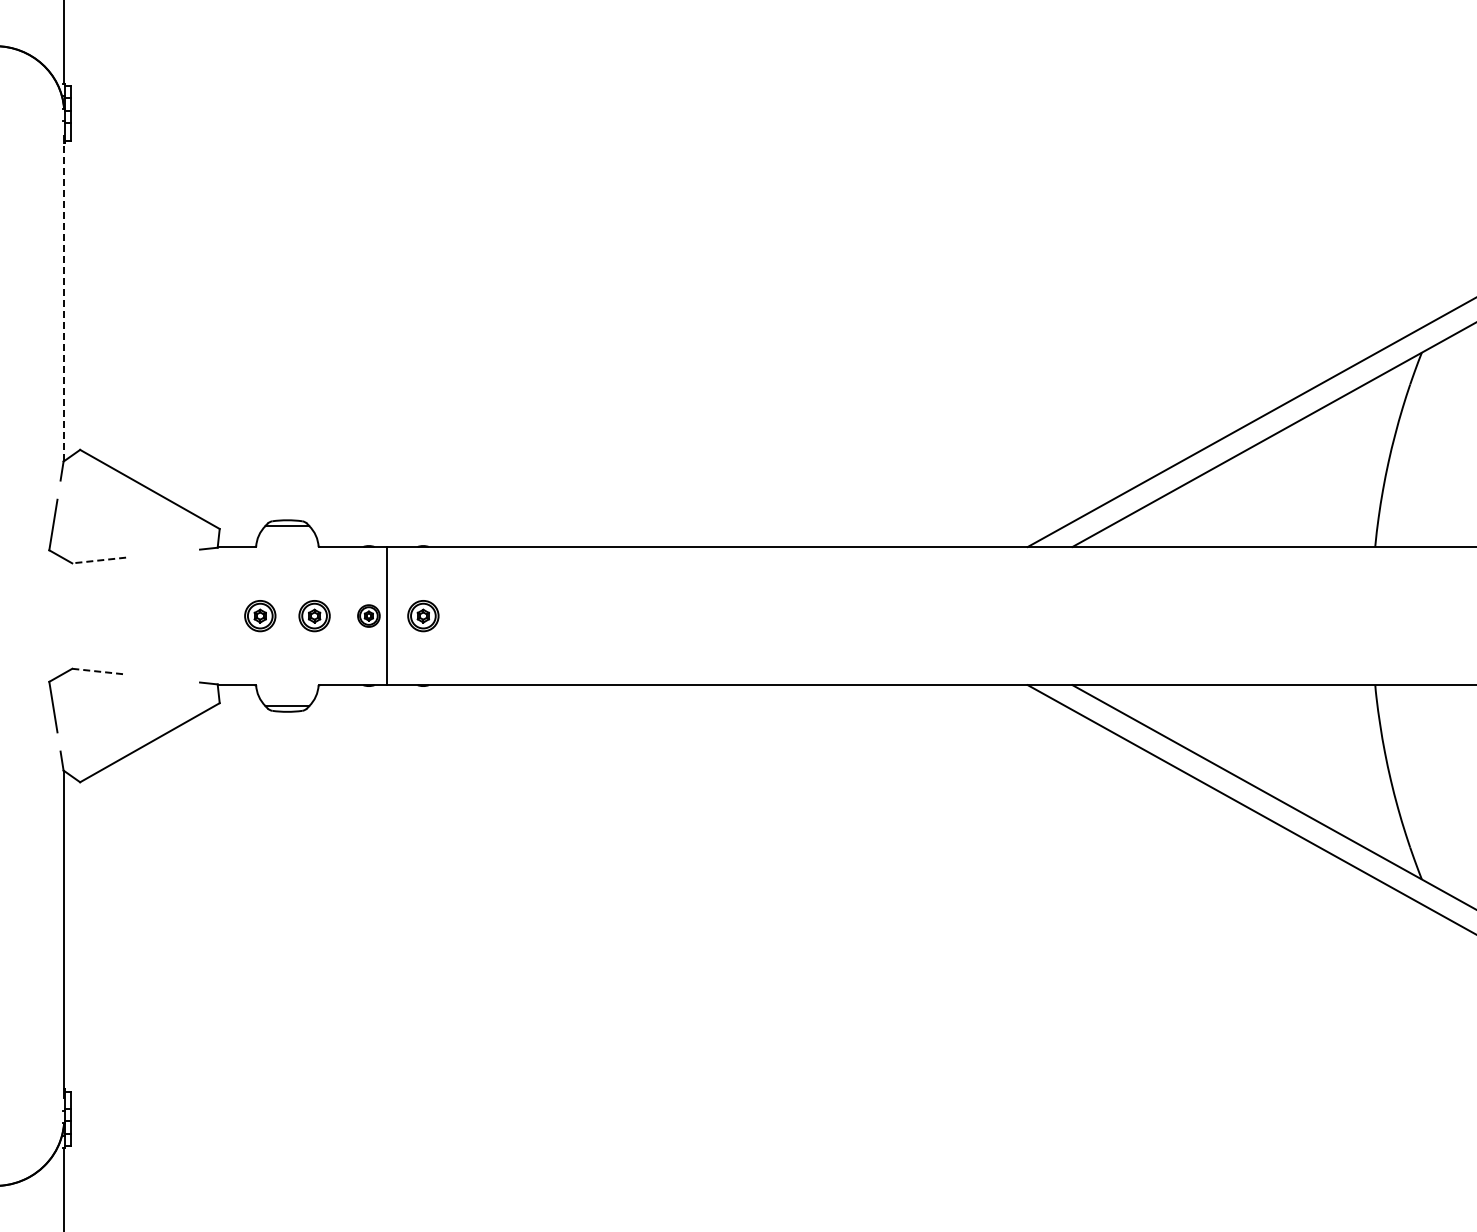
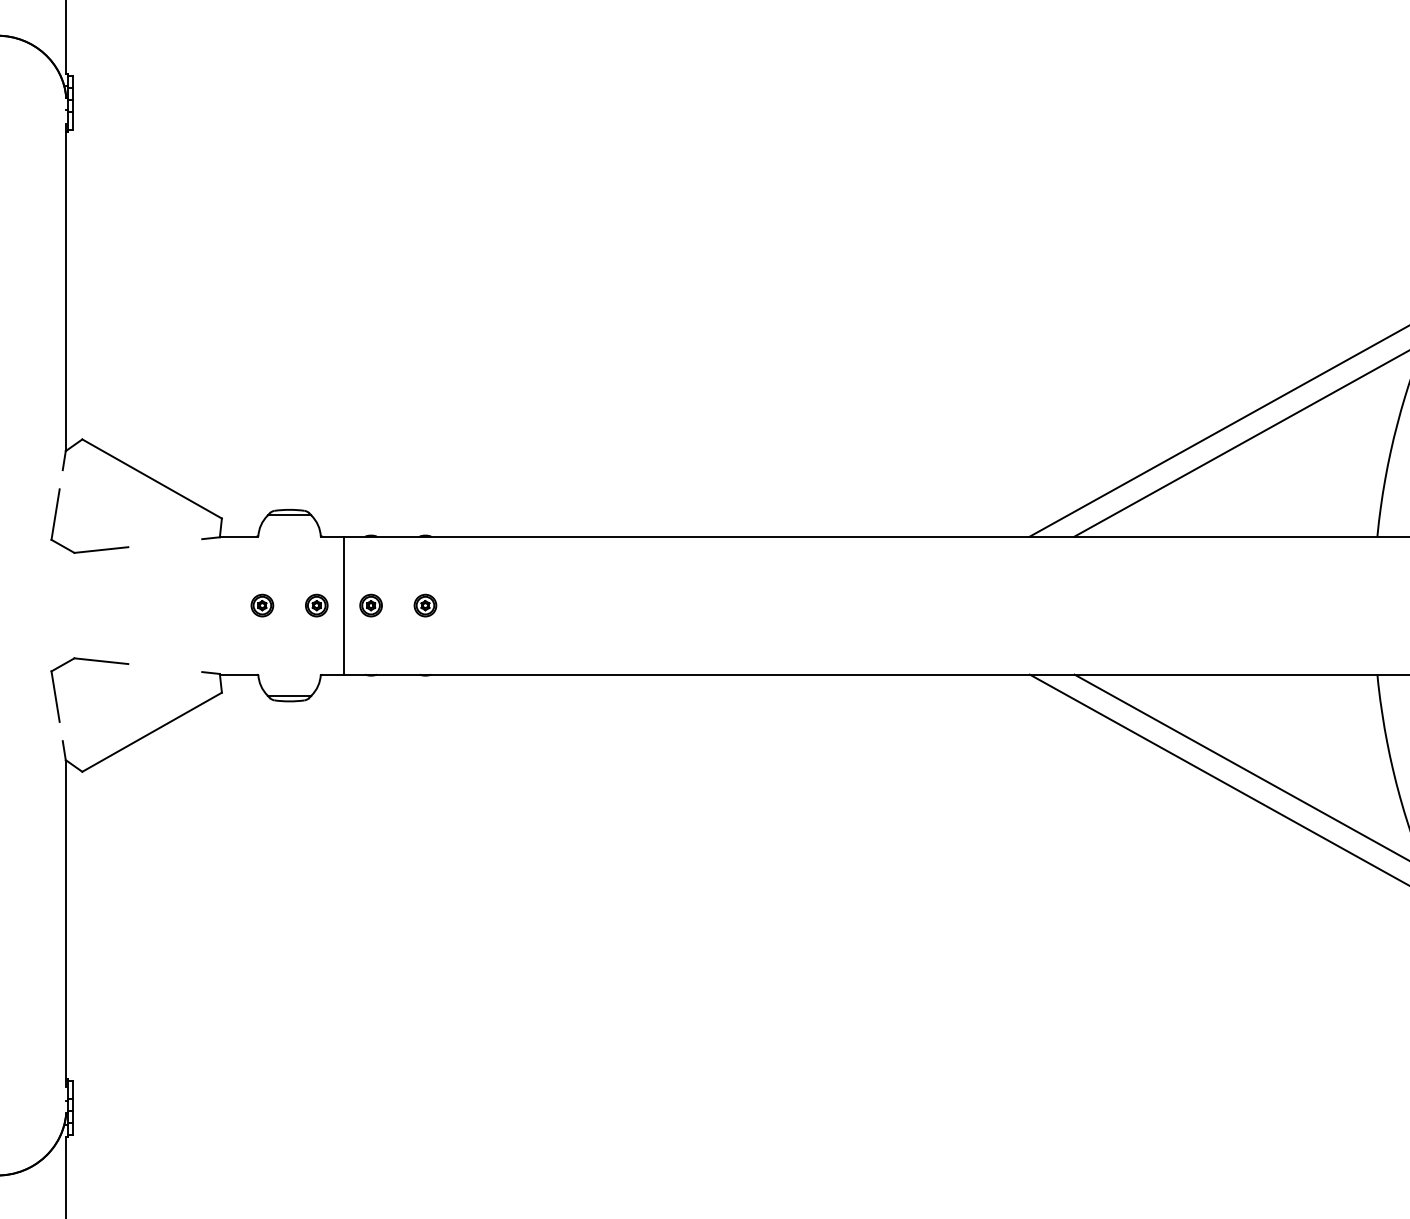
line: (64, 297) -> (66, 287), dashed -> solid
line: (98, 560) -> (100, 550), dashed -> solid
part: (259, 615) -> (261, 605), size x0.71
part: (314, 615) -> (316, 605), size x0.71
part: (422, 615) -> (424, 605), size x0.71
line: (386, 616) -> (343, 606), moved
line: (99, 671) -> (101, 661), dashed -> solid

